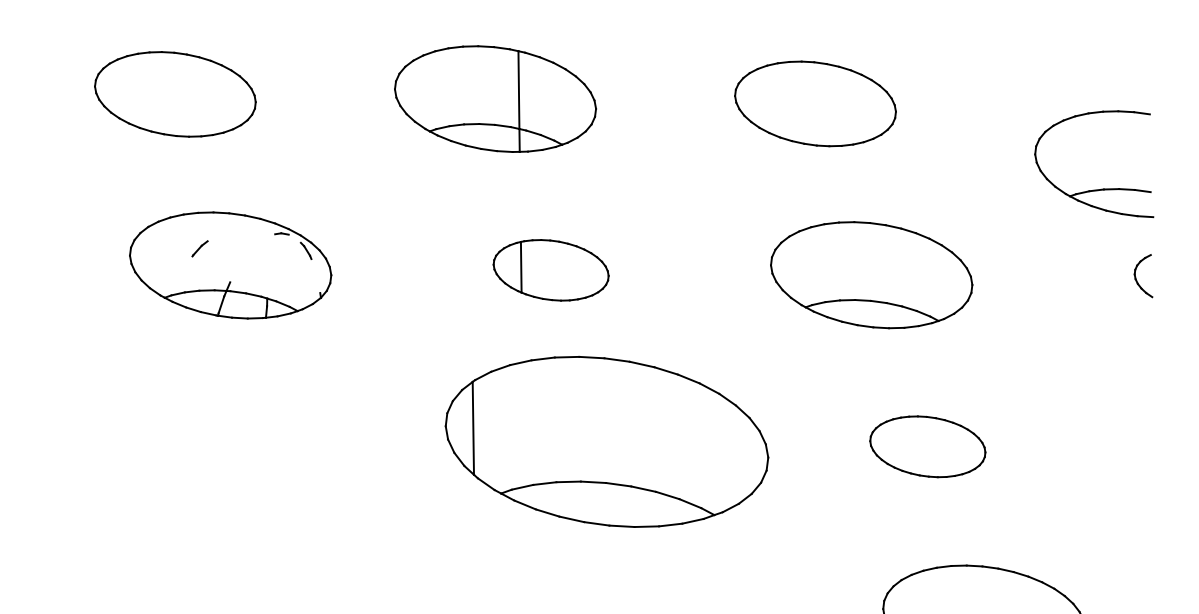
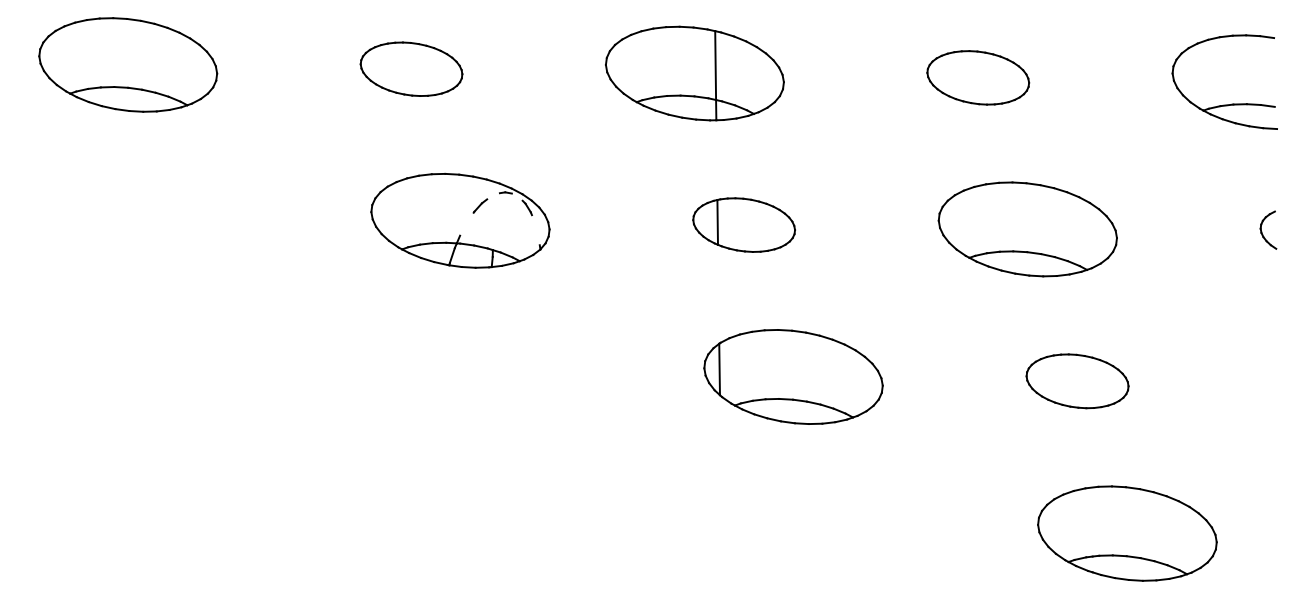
part: (175, 93) -> (411, 68), size x0.71
part: (815, 103) -> (978, 77), size x0.71
part: (1093, 189) -> (1224, 104), moved
line: (200, 248) -> (480, 205), moved
part: (606, 441) -> (793, 376), size x0.62

